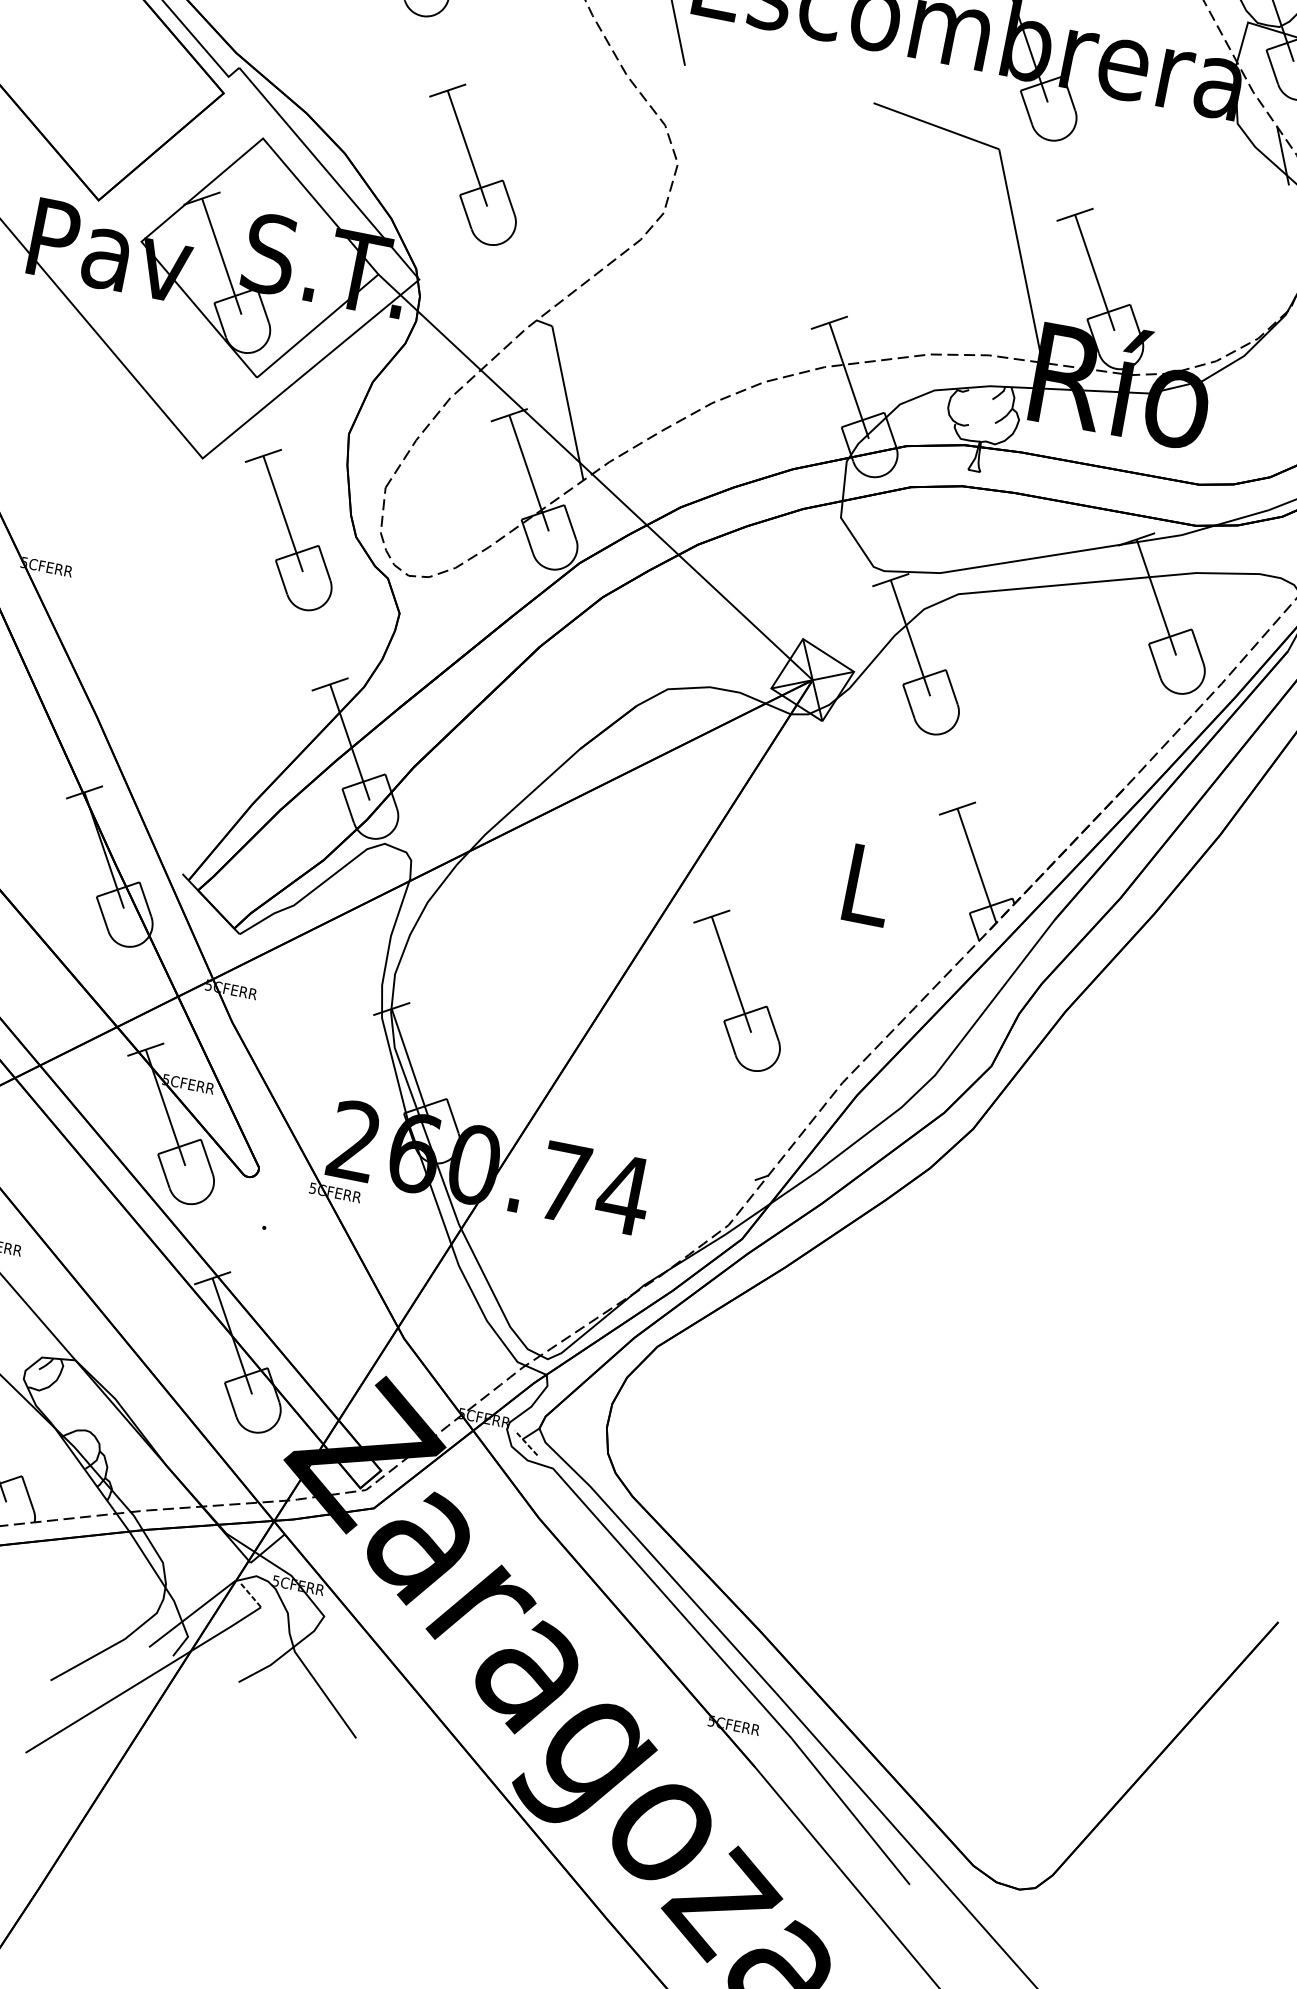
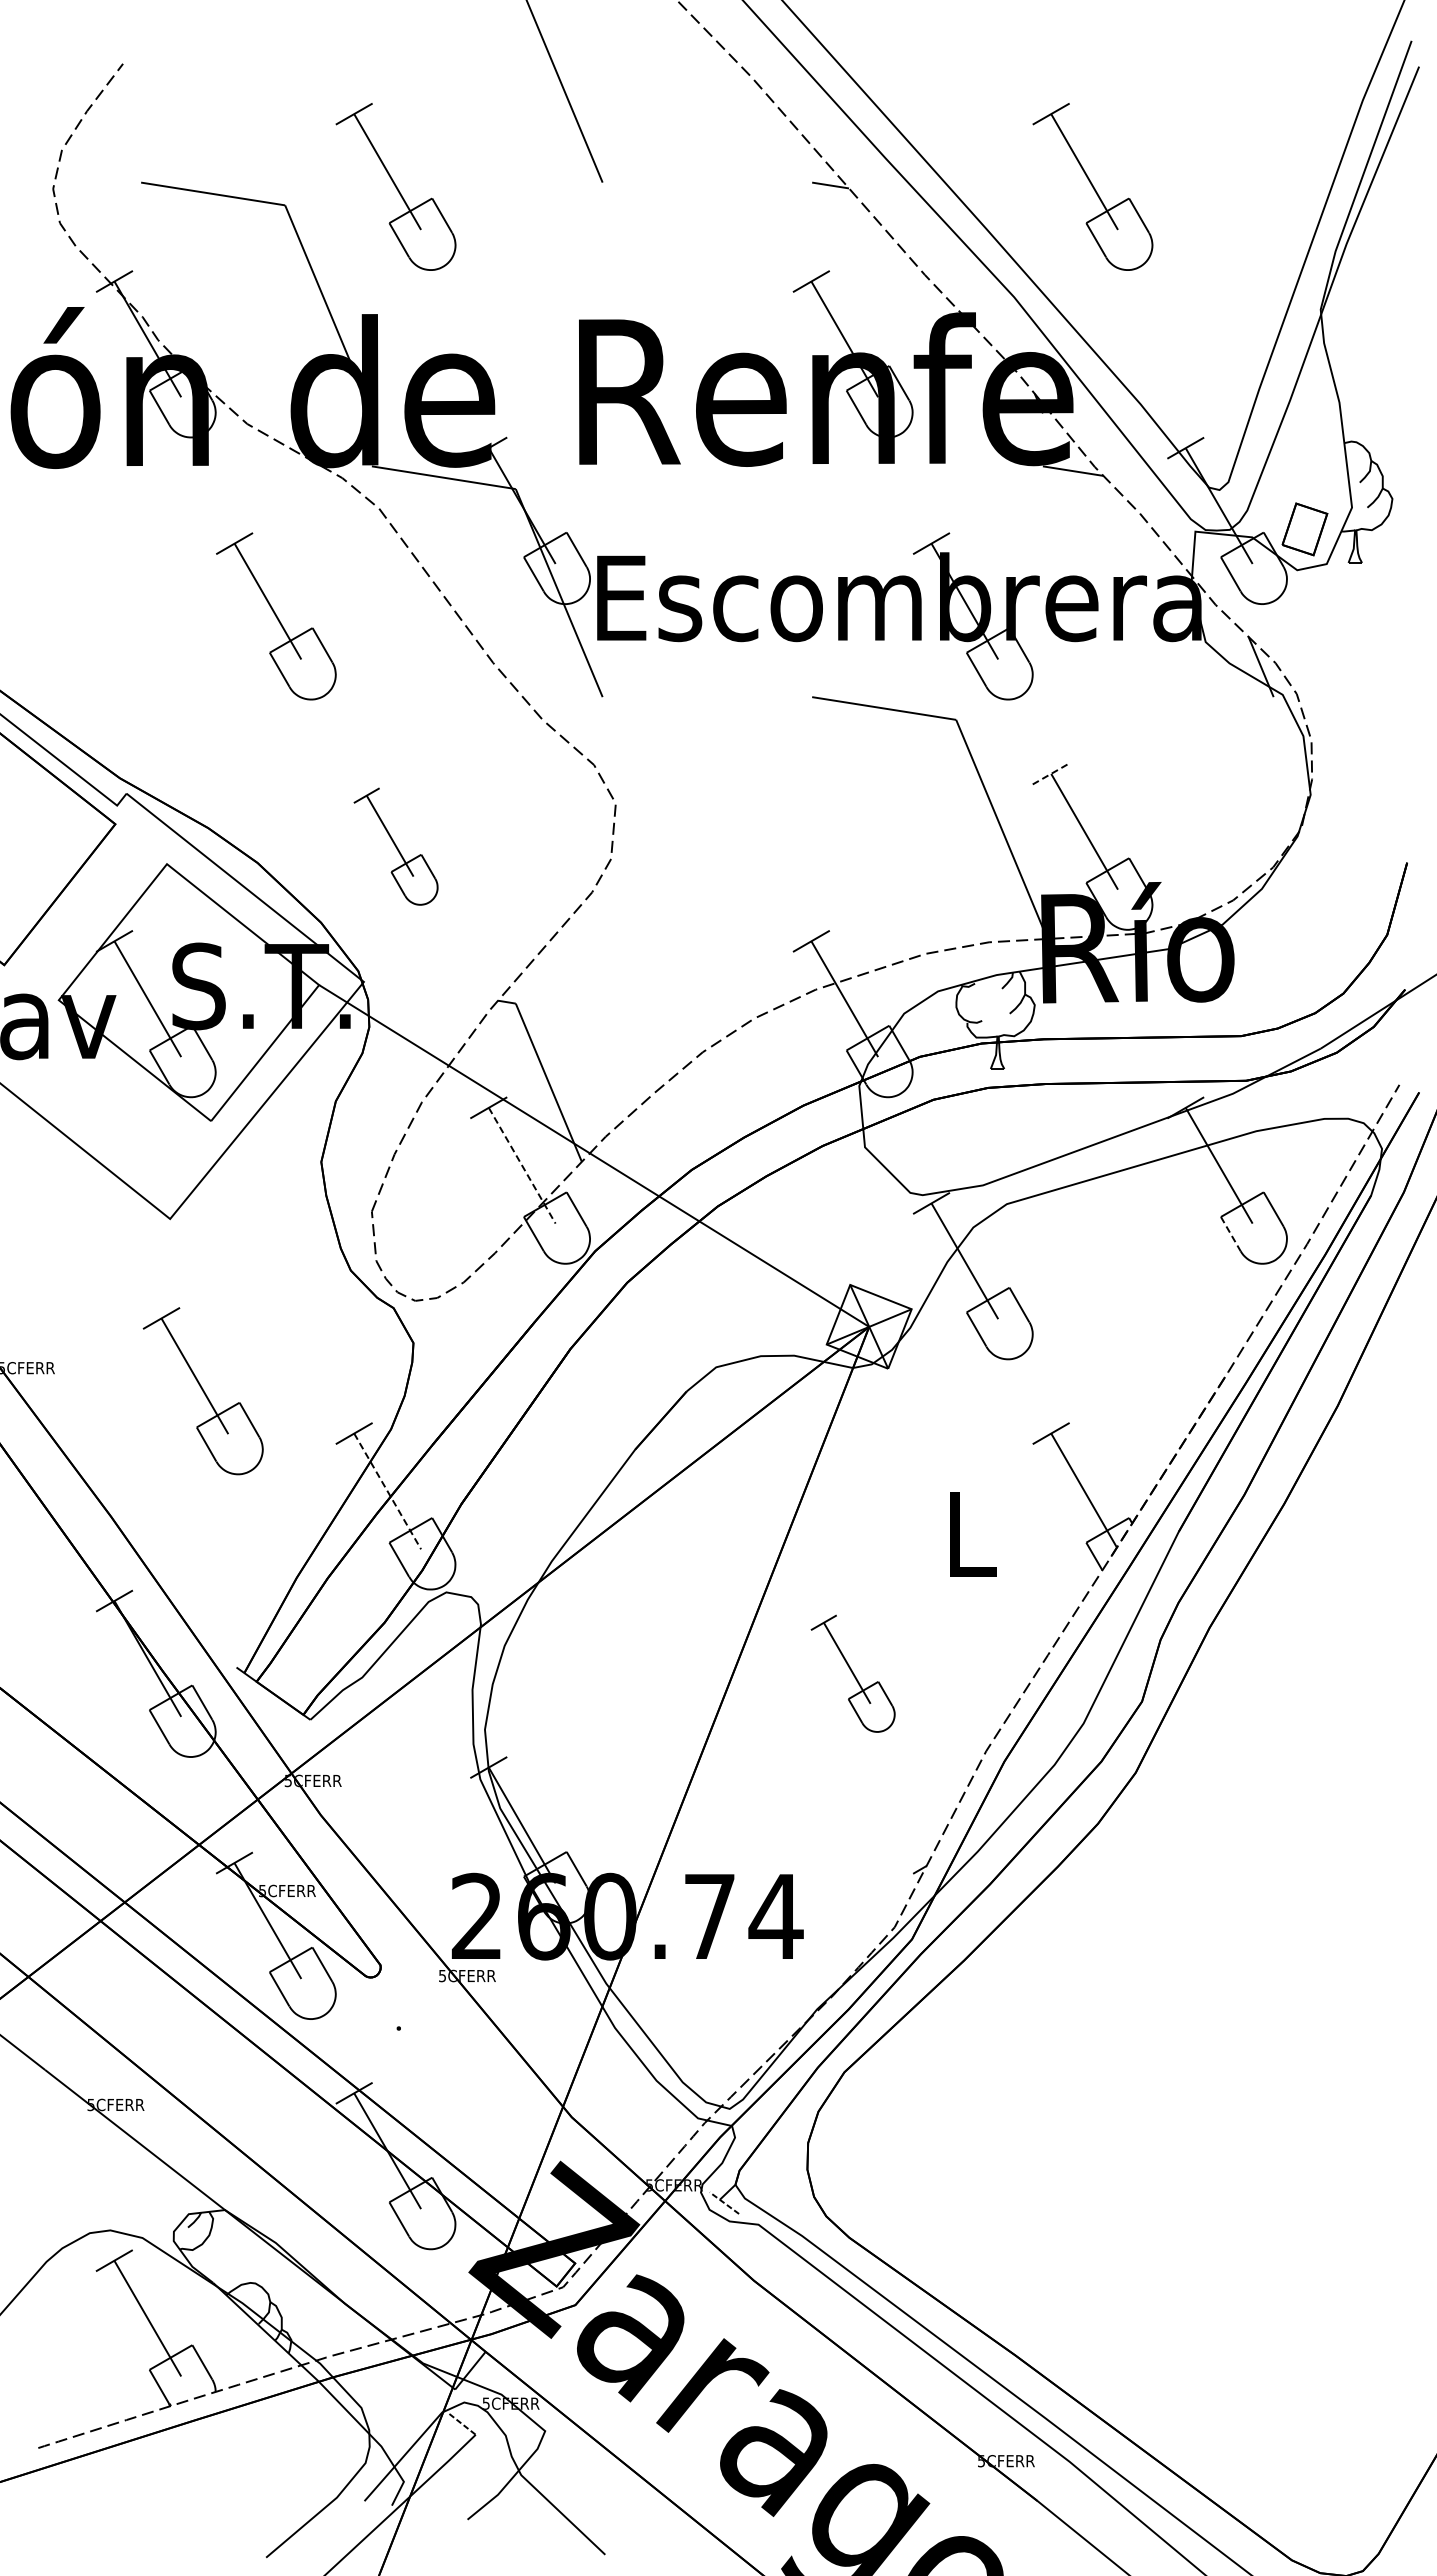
part: (471, 163) -> (395, 846), size x0.7
line: (1075, 214) -> (1051, 773), solid -> dashed
line: (529, 473) -> (522, 1165), solid -> dashed
part: (287, 528) -> (202, 1391), moved
line: (1154, 661) -> (1230, 1234), solid -> dashed
line: (349, 742) -> (387, 1491), solid -> dashed
part: (735, 989) -> (852, 1673), size x0.7

